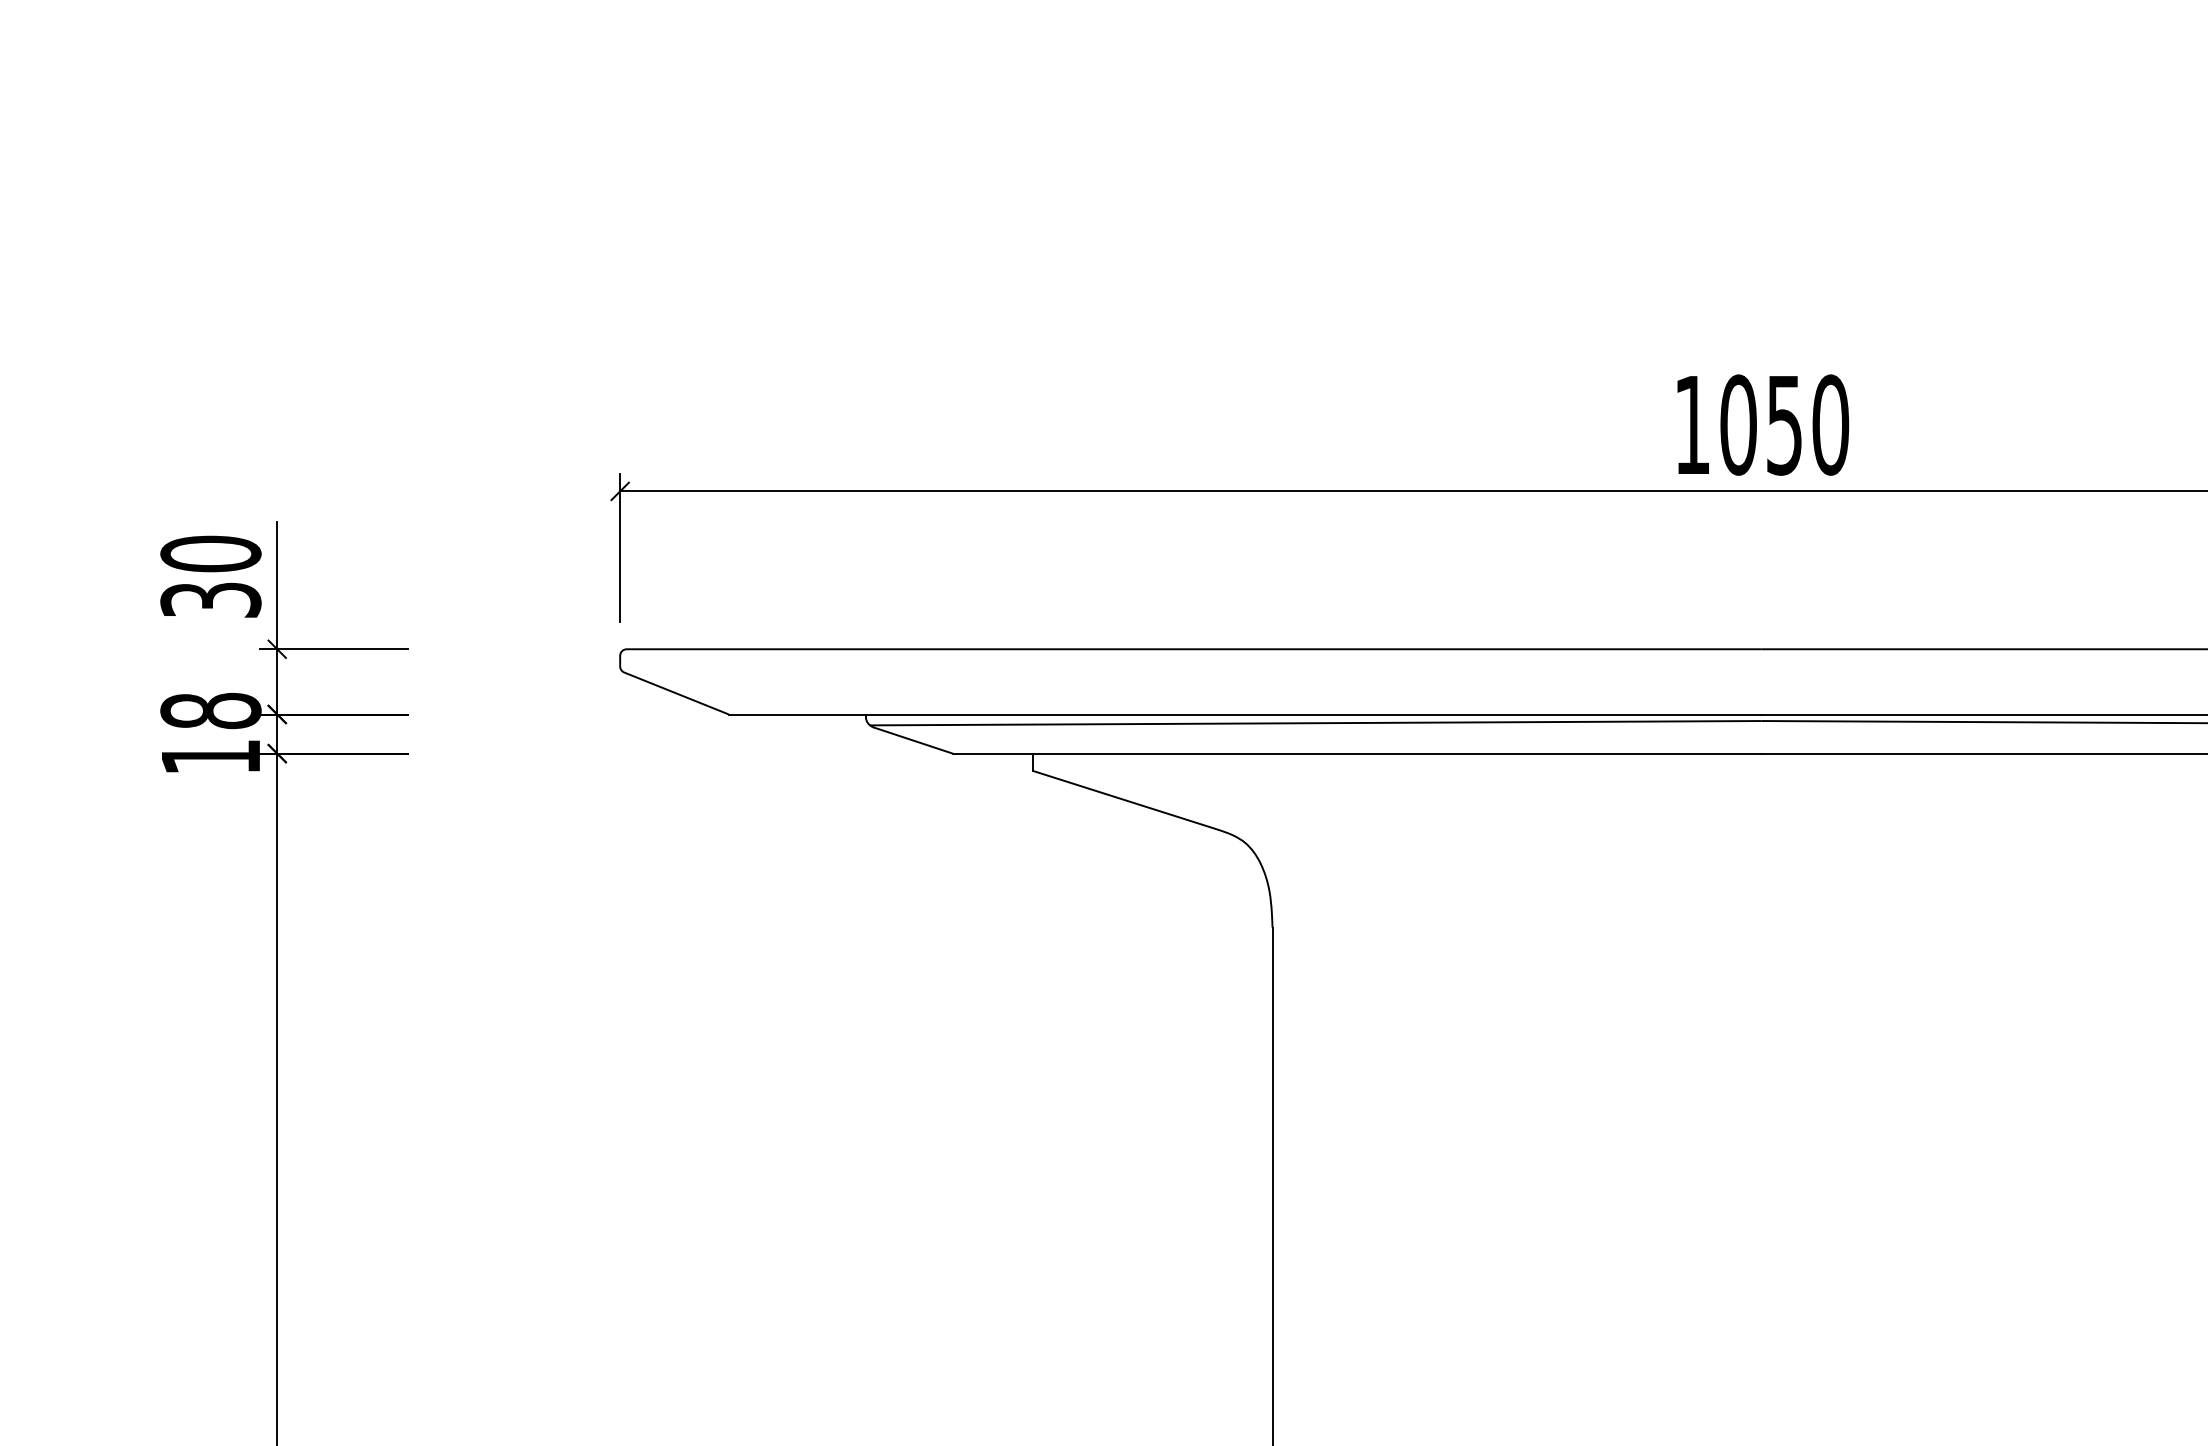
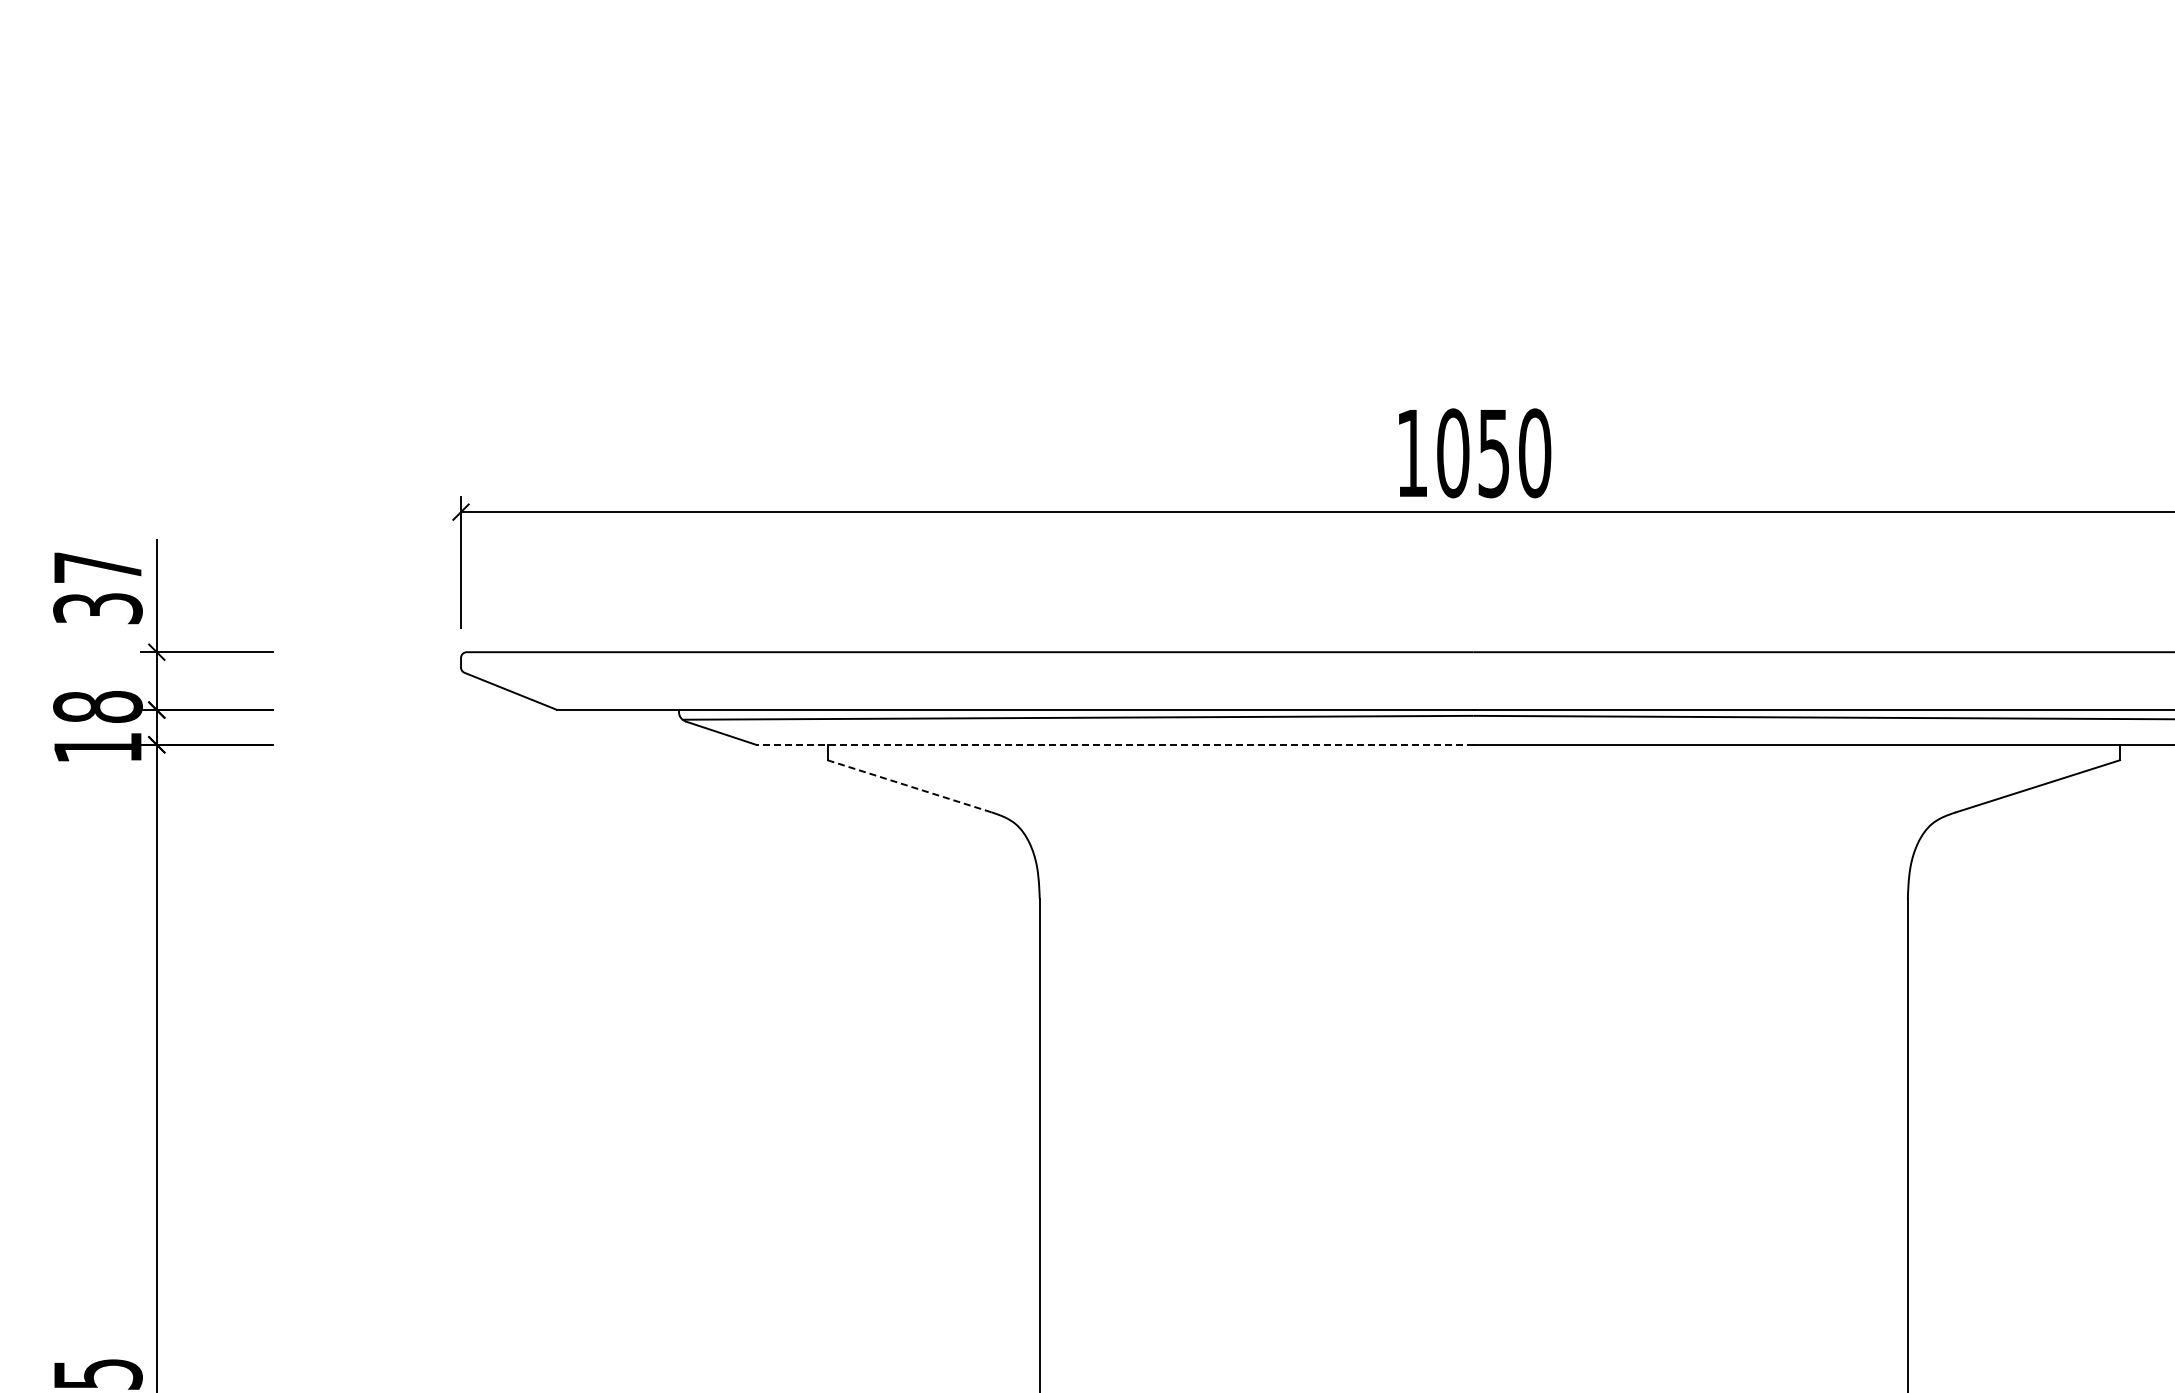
text: (210, 553) -> (97, 567), 30 -> 37
line: (1356, 753) -> (1114, 744), solid -> dashed
line: (1125, 800) -> (909, 786), solid -> dashed

